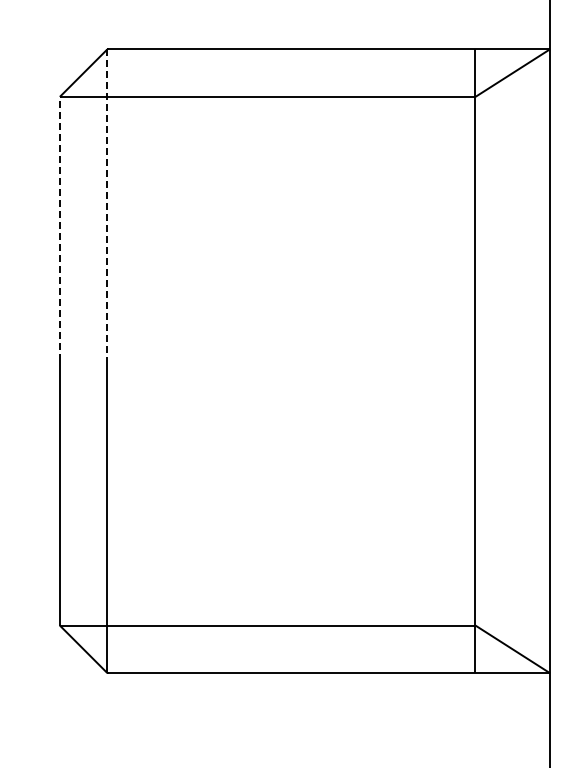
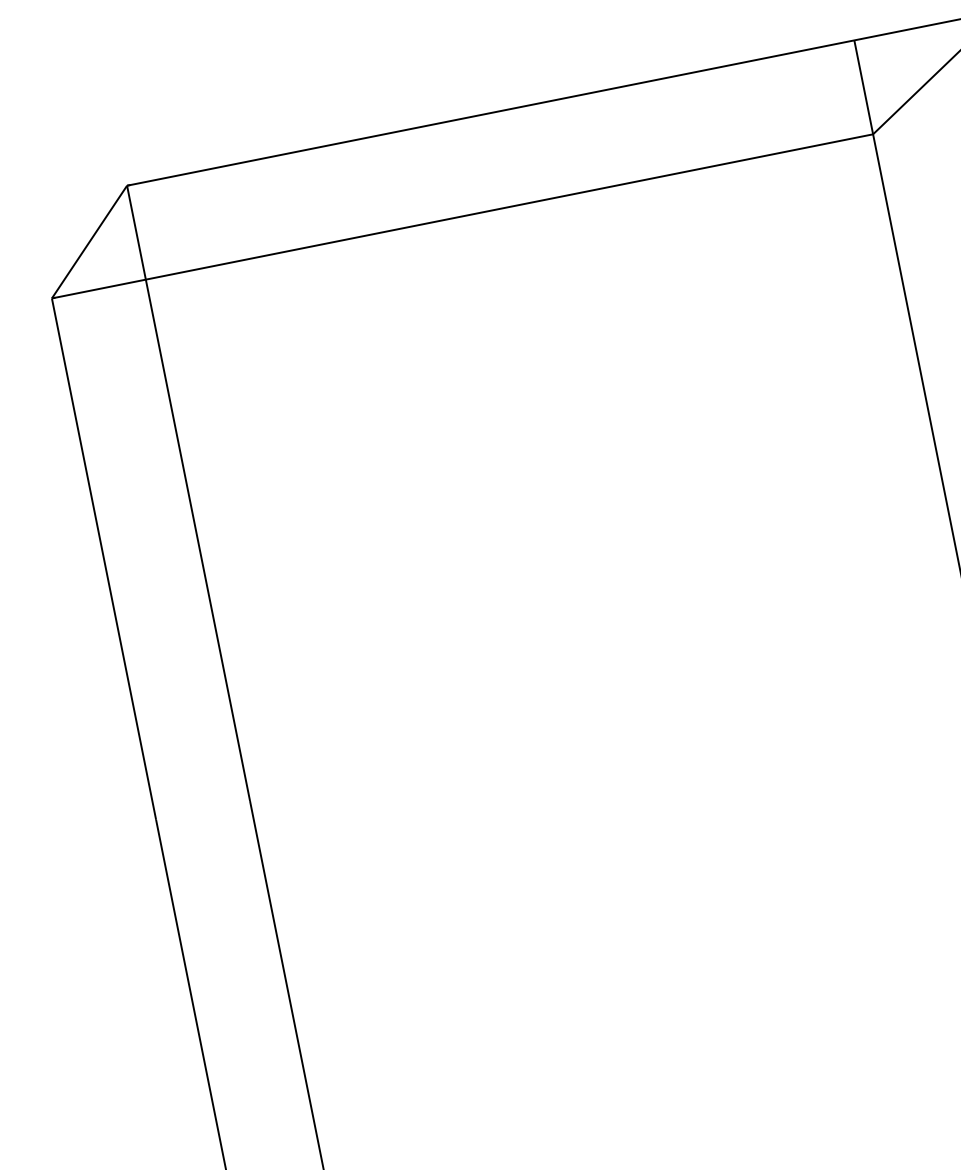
line: (107, 205) -> (188, 494), dashed -> solid
line: (59, 228) -> (103, 558), dashed -> solid

